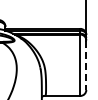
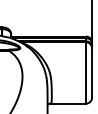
line: (86, 64) -> (92, 72), dashed -> solid

